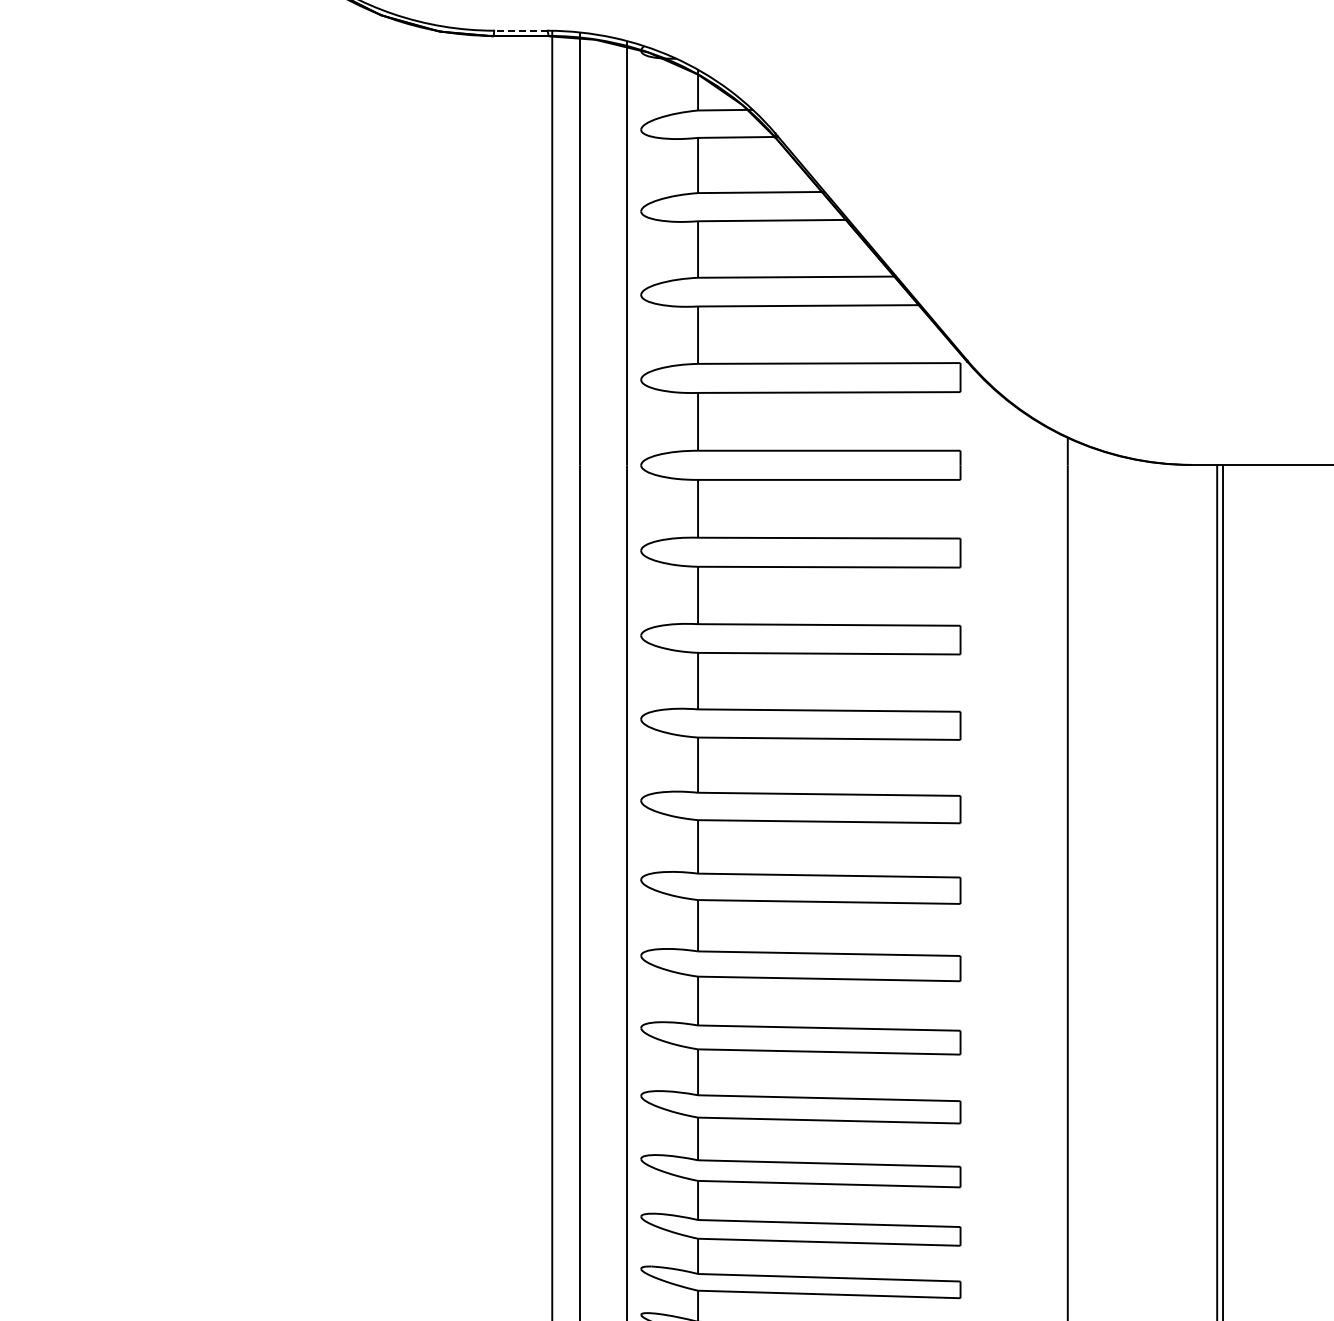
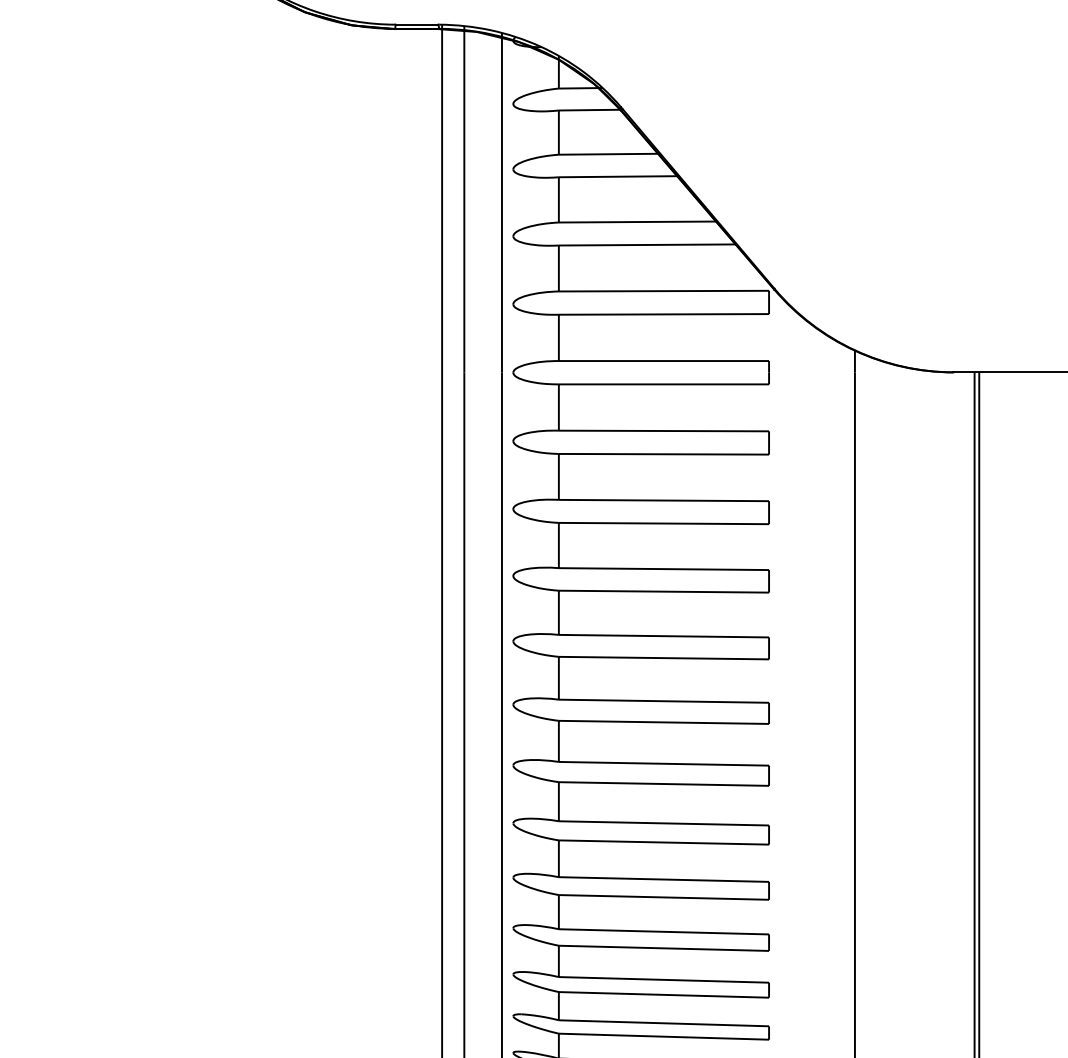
line: (520, 30) -> (416, 24), dashed -> solid

